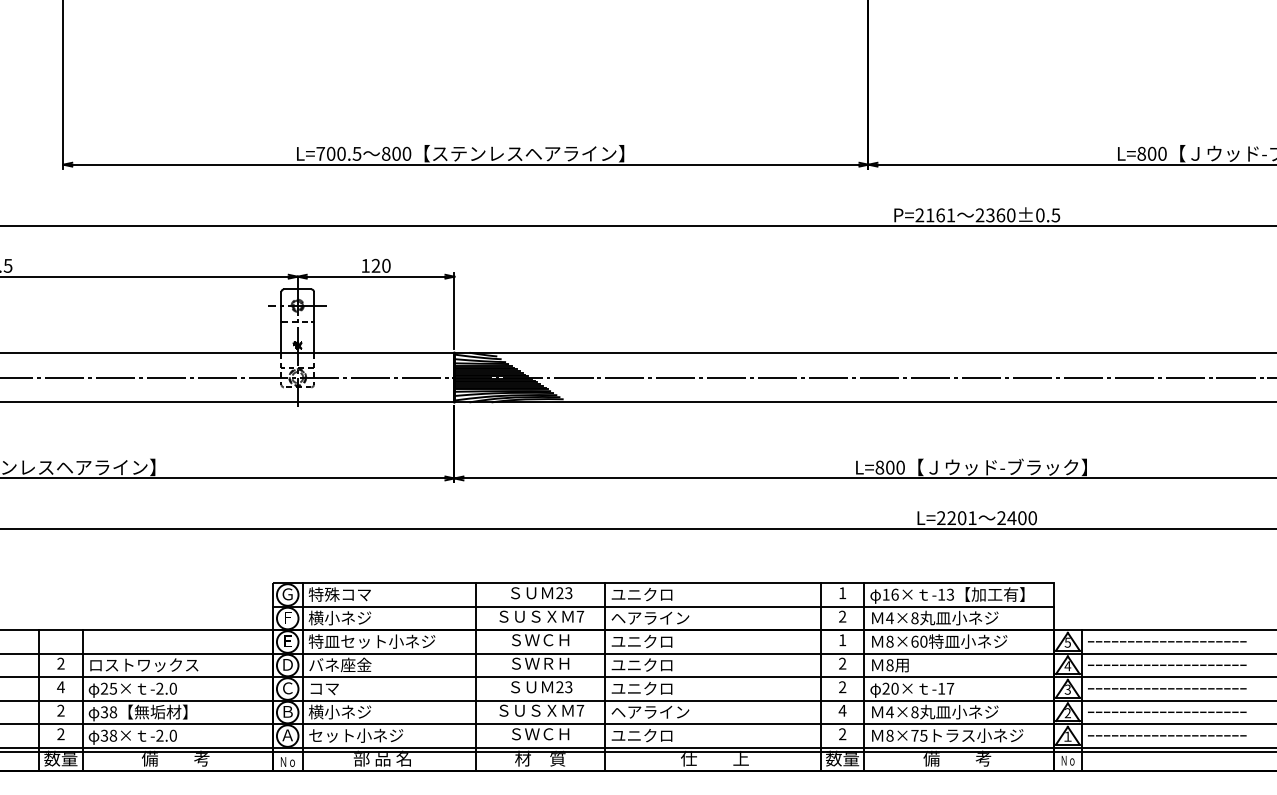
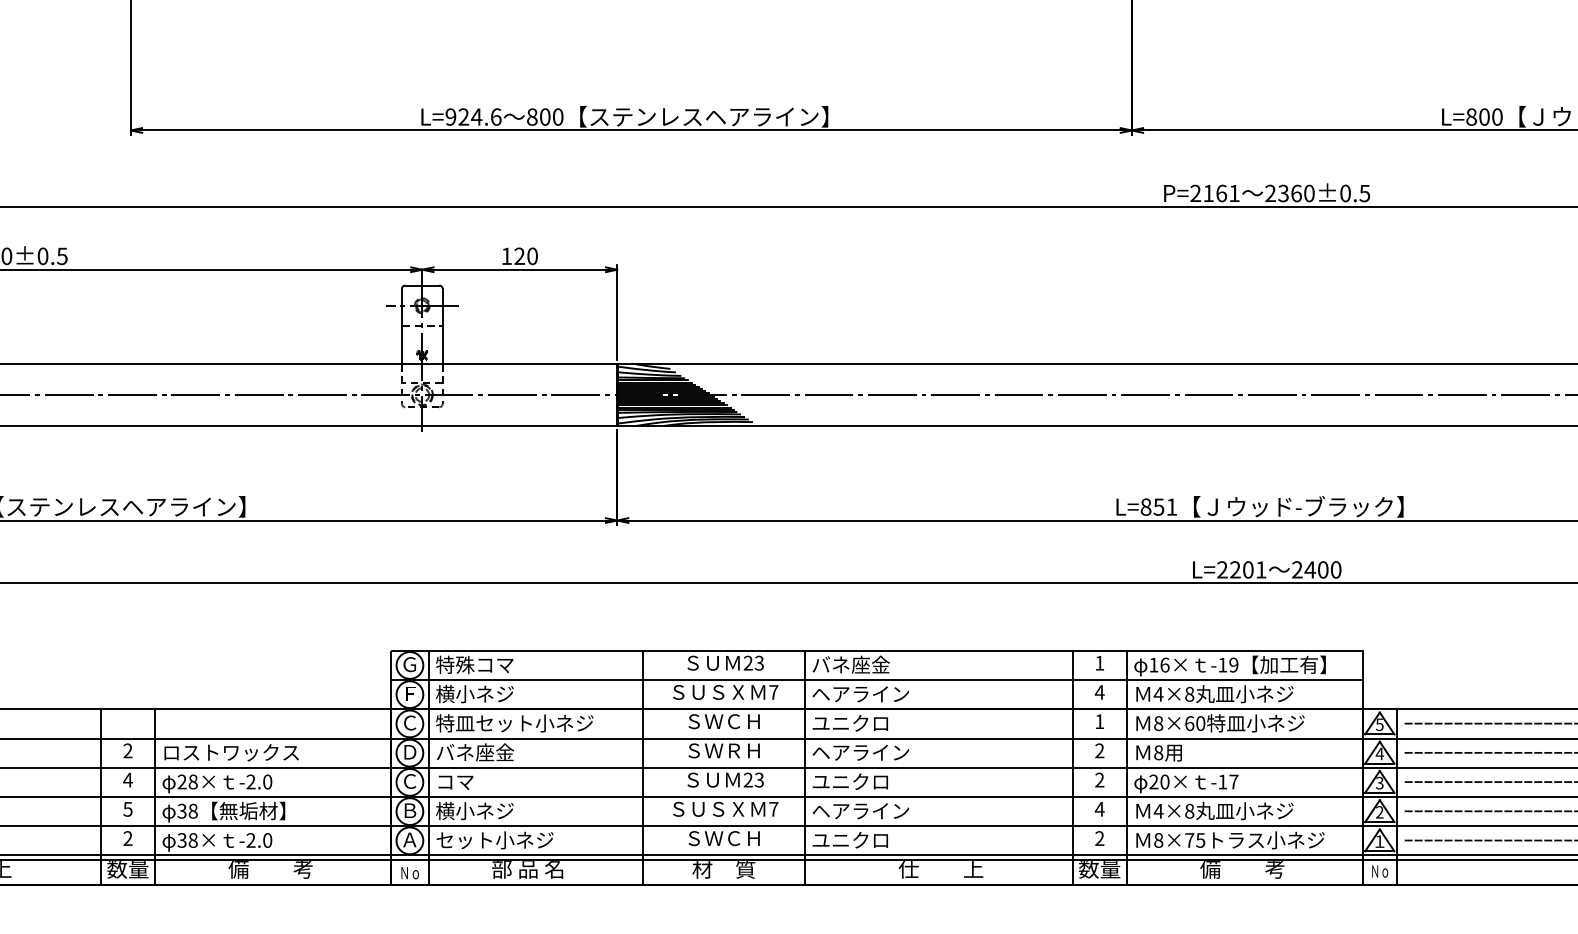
text: (338, 153) -> (473, 116), L=700.5 -> L=924.6
text: (894, 467) -> (1164, 506), L=800 -> L=851
text: (642, 594) -> (850, 664), ユニクロ -> バネ座金
text: (950, 594) -> (1233, 664), -13 -> -19
text: (842, 616) -> (1099, 692), 2 -> 4
text: (287, 641) -> (409, 723), Ｅ -> Ｃ
text: (650, 664) -> (860, 751), ユニクロ -> ヘアライン
text: (113, 688) -> (193, 781), 25× -> 28×
text: (60, 710) -> (127, 809), 2 -> 5

